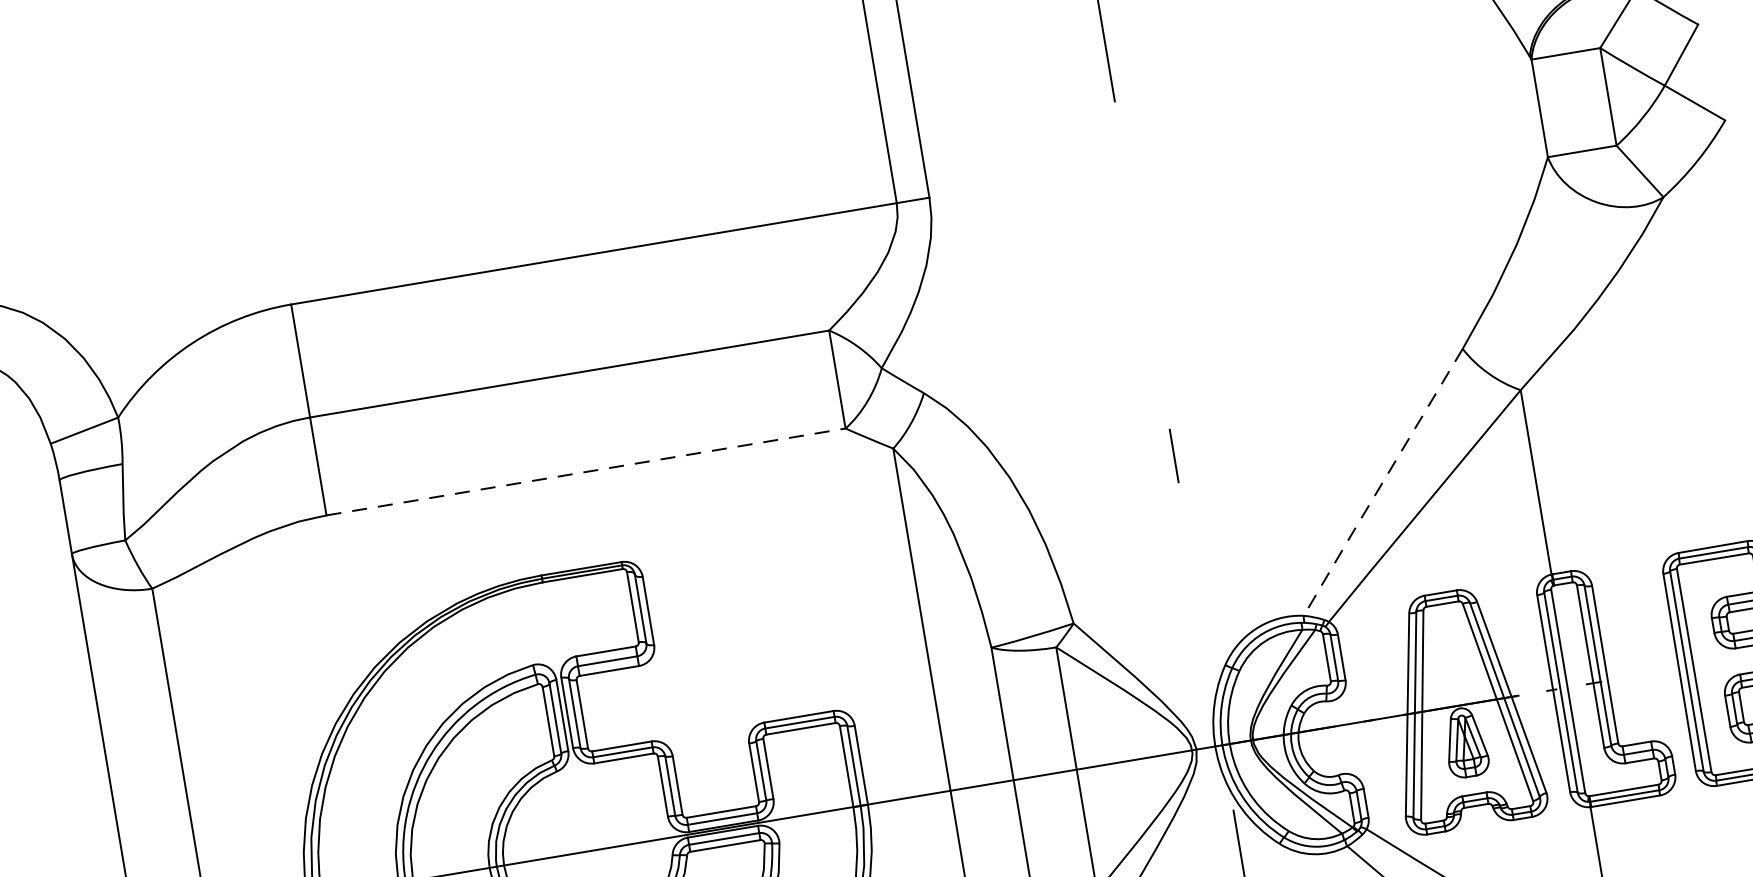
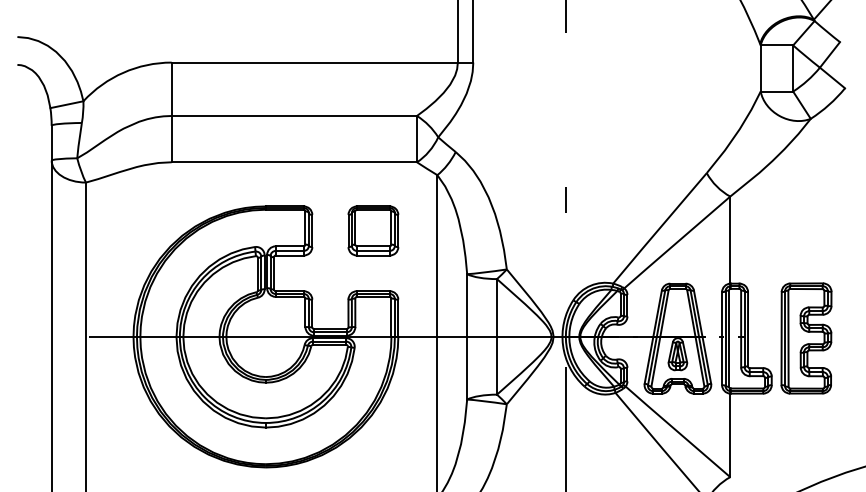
line: (586, 472) -> (294, 162), dashed -> solid
line: (1382, 484) -> (659, 229), dashed -> solid
part: (777, 588) -> (373, 230), added

